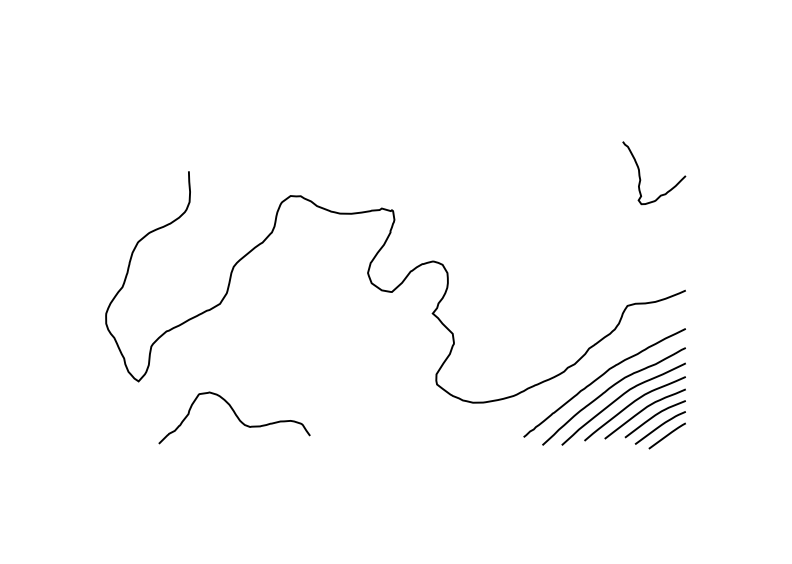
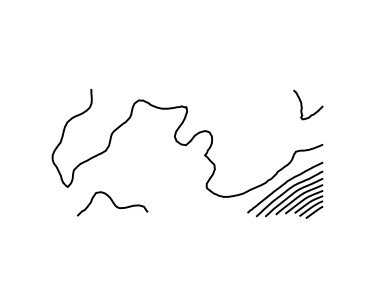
curve: (641, 172) -> (302, 104), moved

